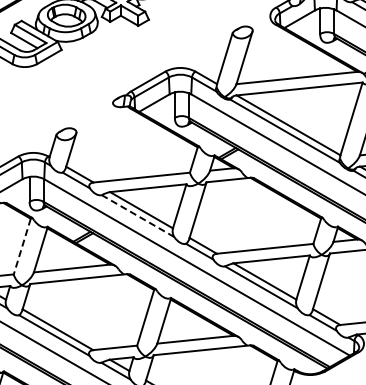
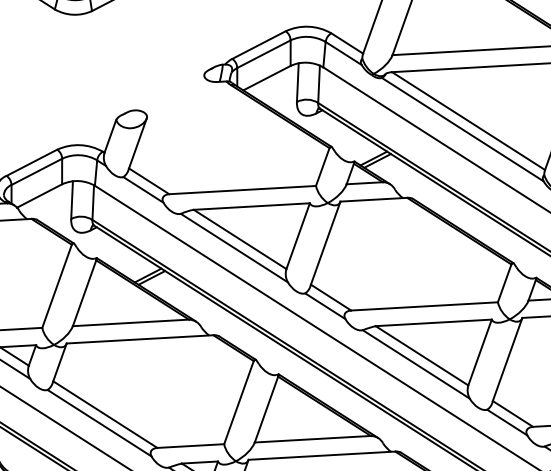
line: (138, 216) -> (235, 248), dashed -> solid
line: (22, 247) -> (57, 287), dashed -> solid

